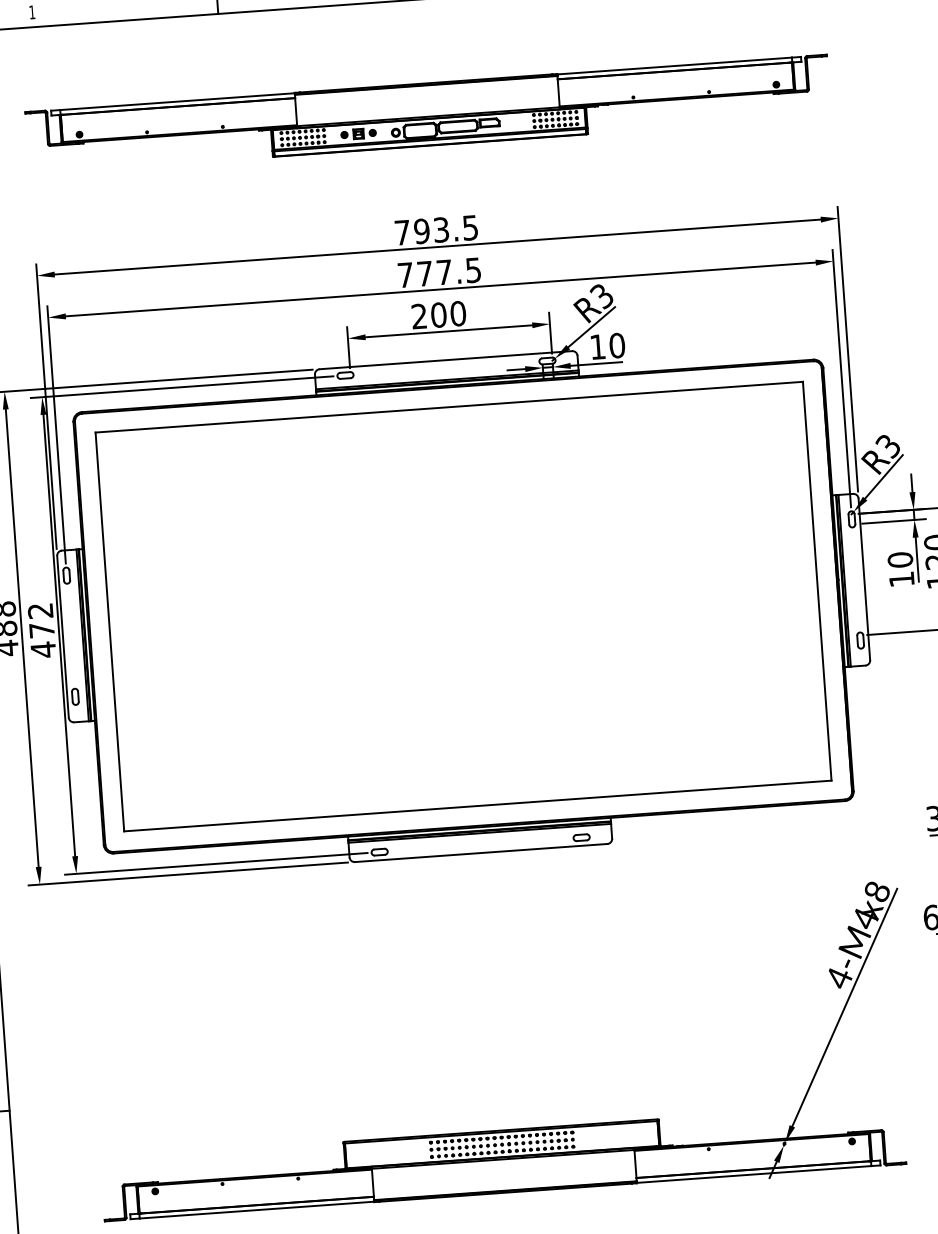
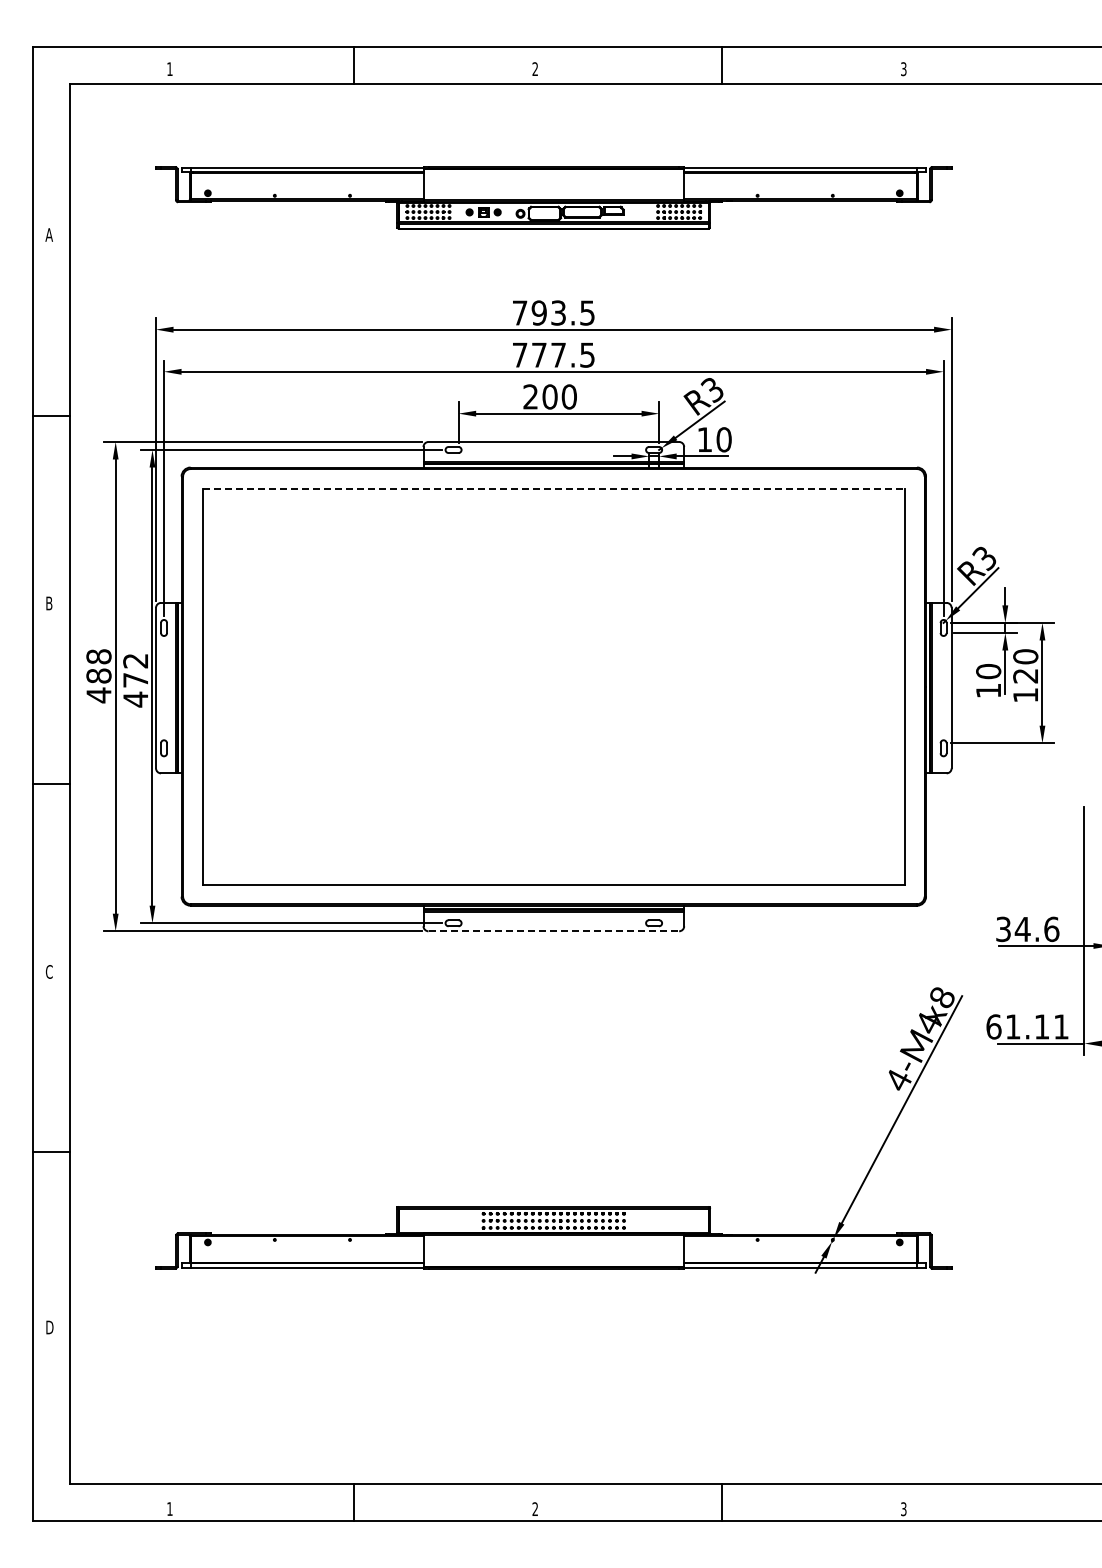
line: (449, 406) -> (554, 488), solid -> dashed
line: (481, 853) -> (554, 931), solid -> dashed

